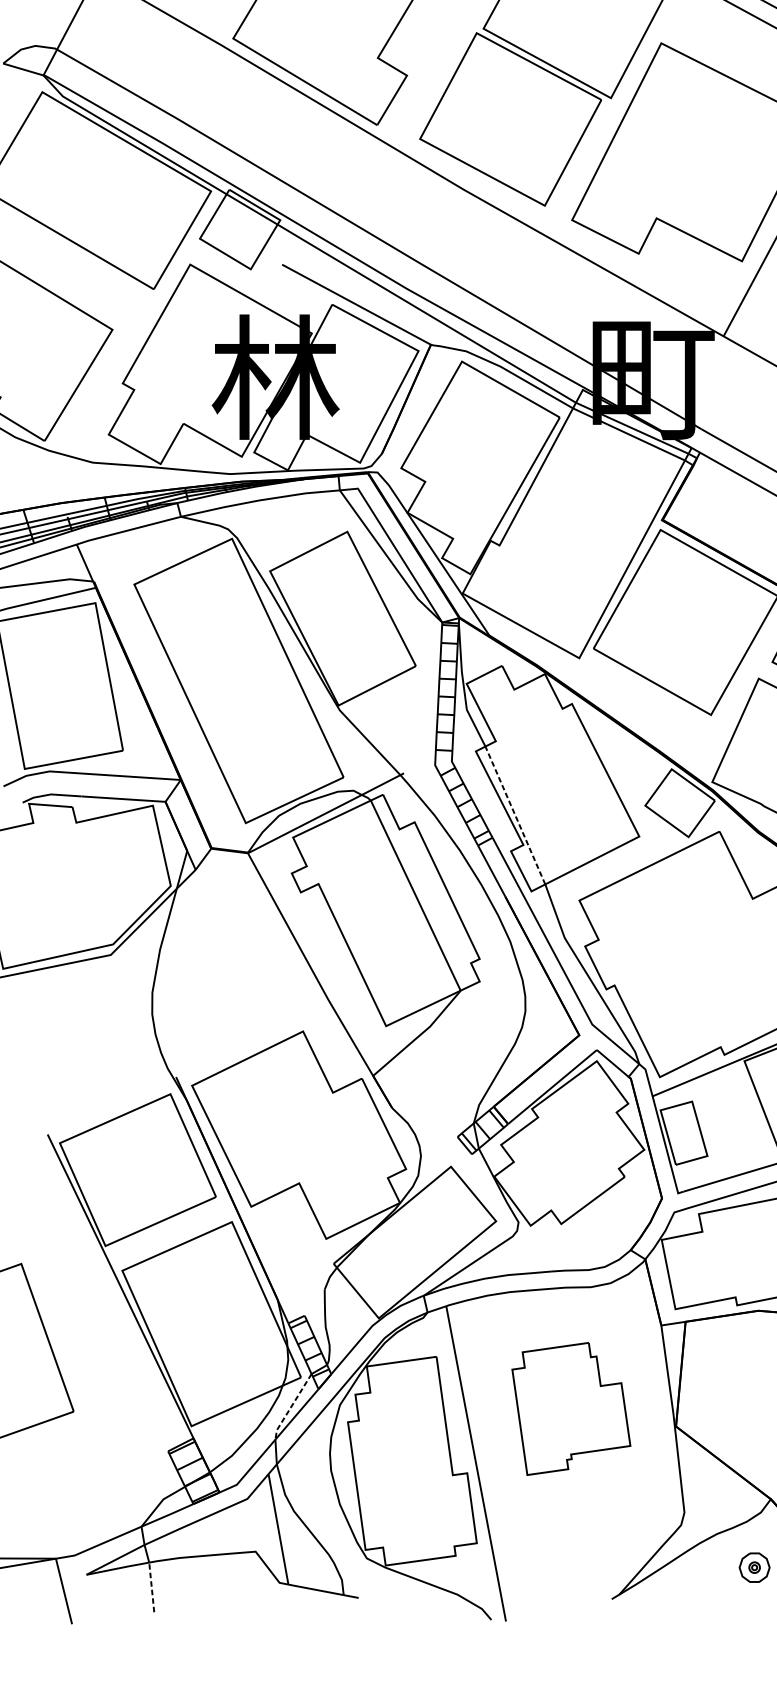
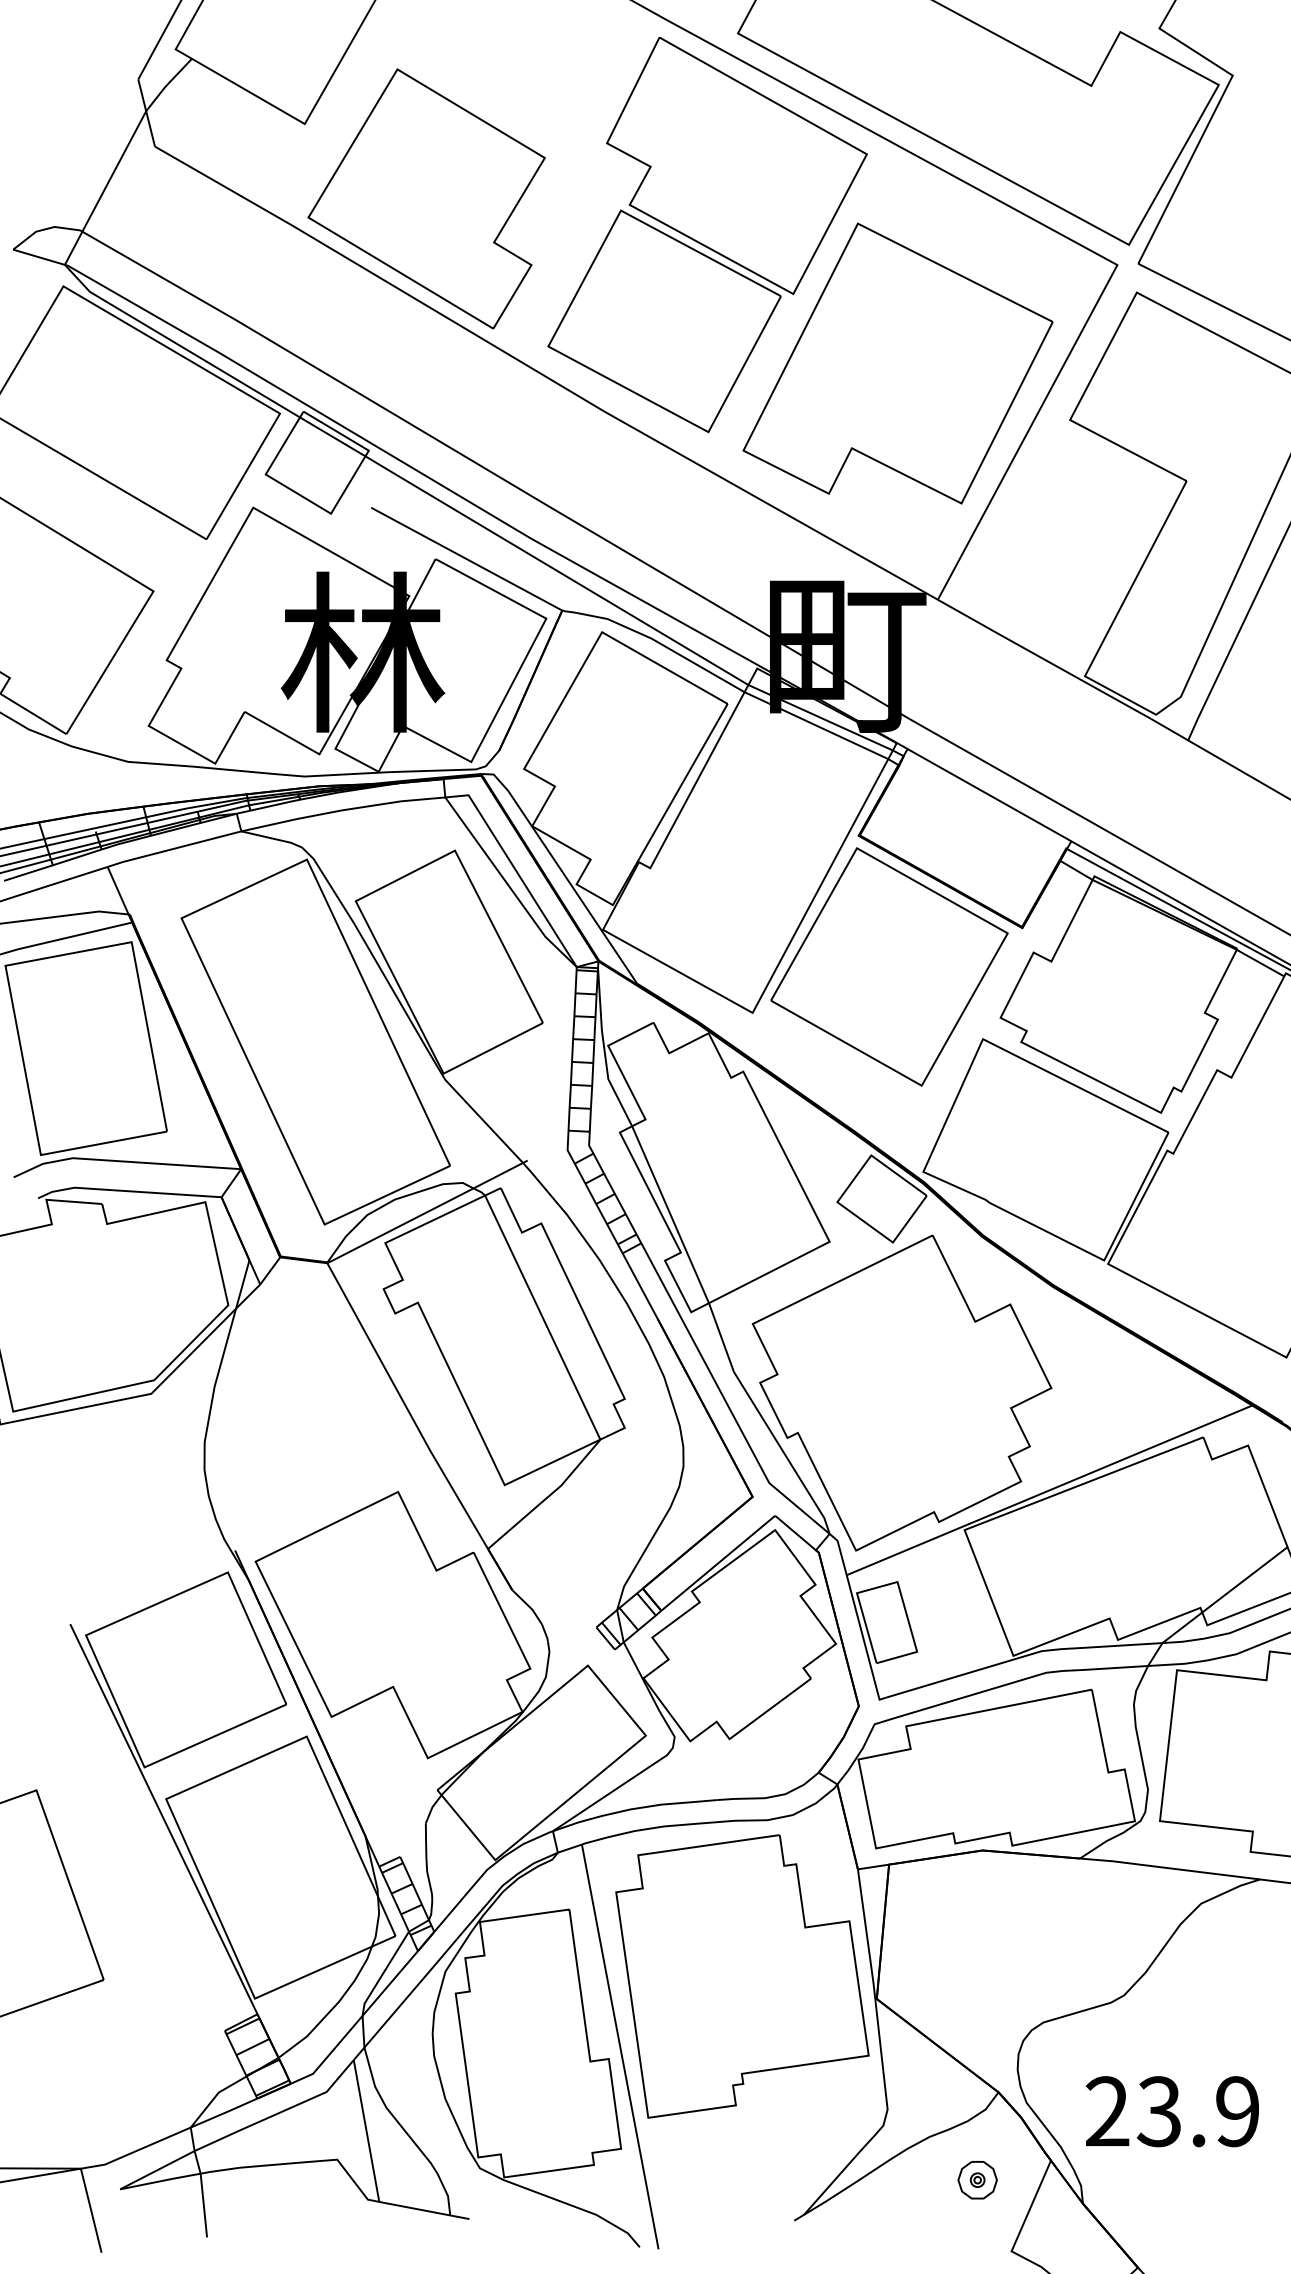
line: (515, 815) -> (670, 1214), dashed -> solid
line: (290, 1407) -> (382, 1974), dashed -> solid
part: (571, 1408) -> (742, 1976), size x1.67
line: (151, 1587) -> (203, 2205), dashed -> solid

